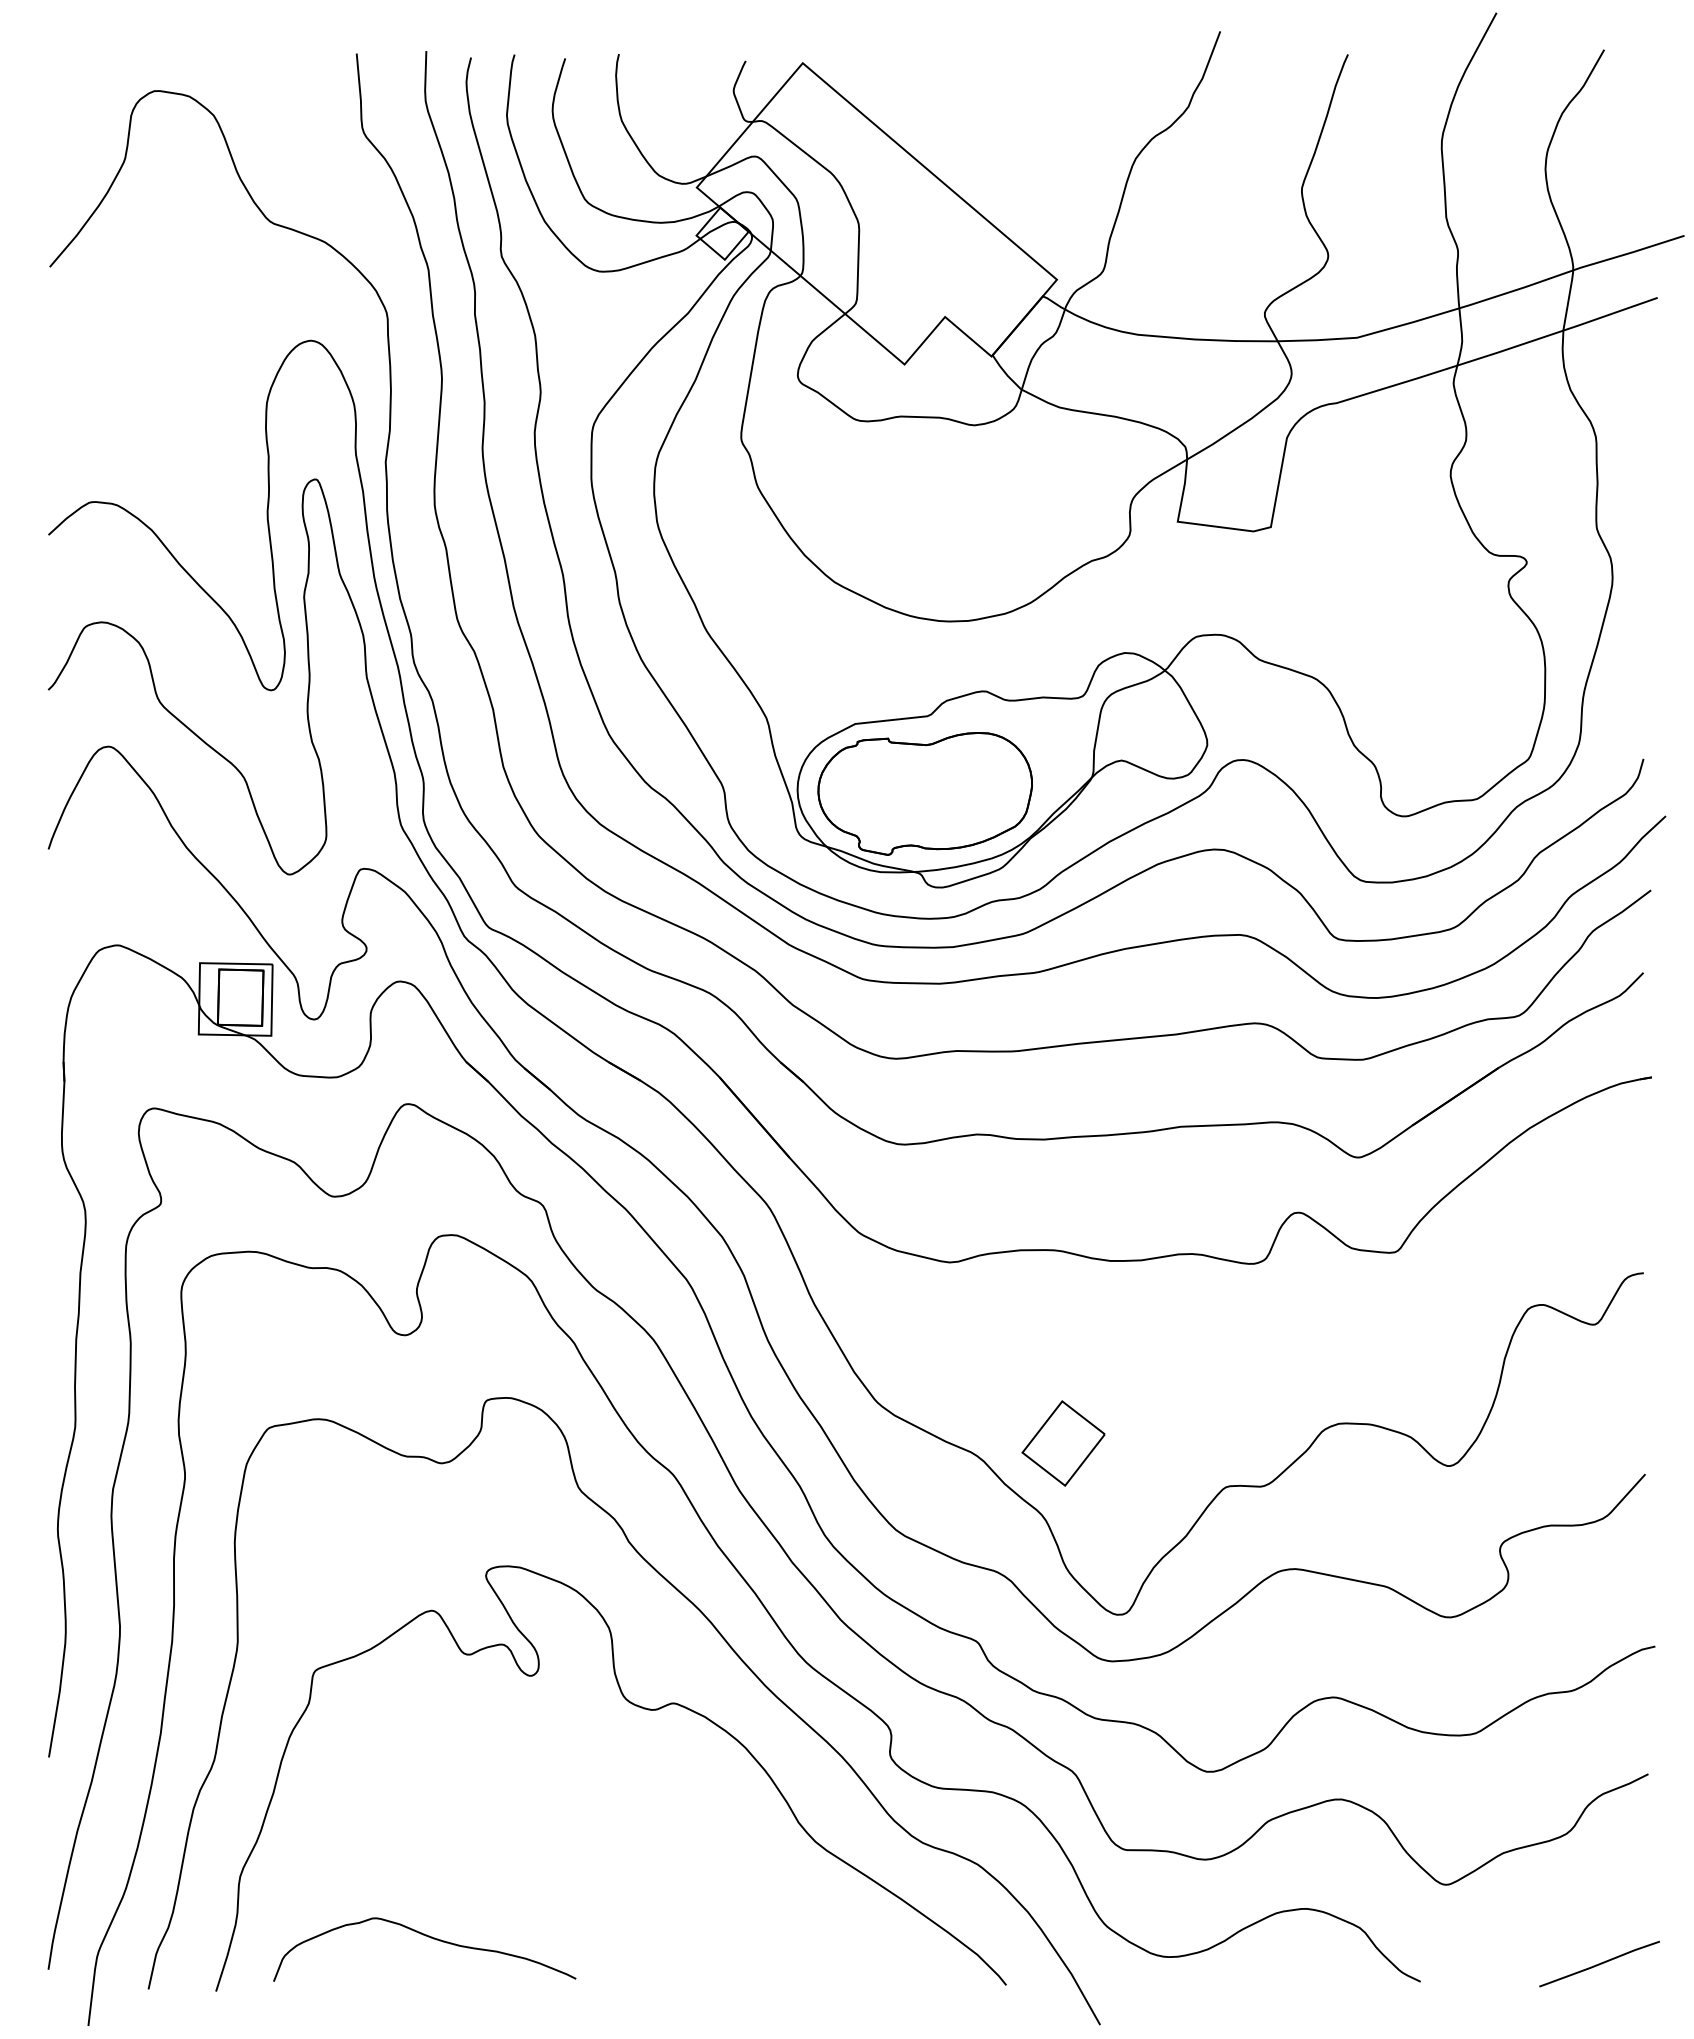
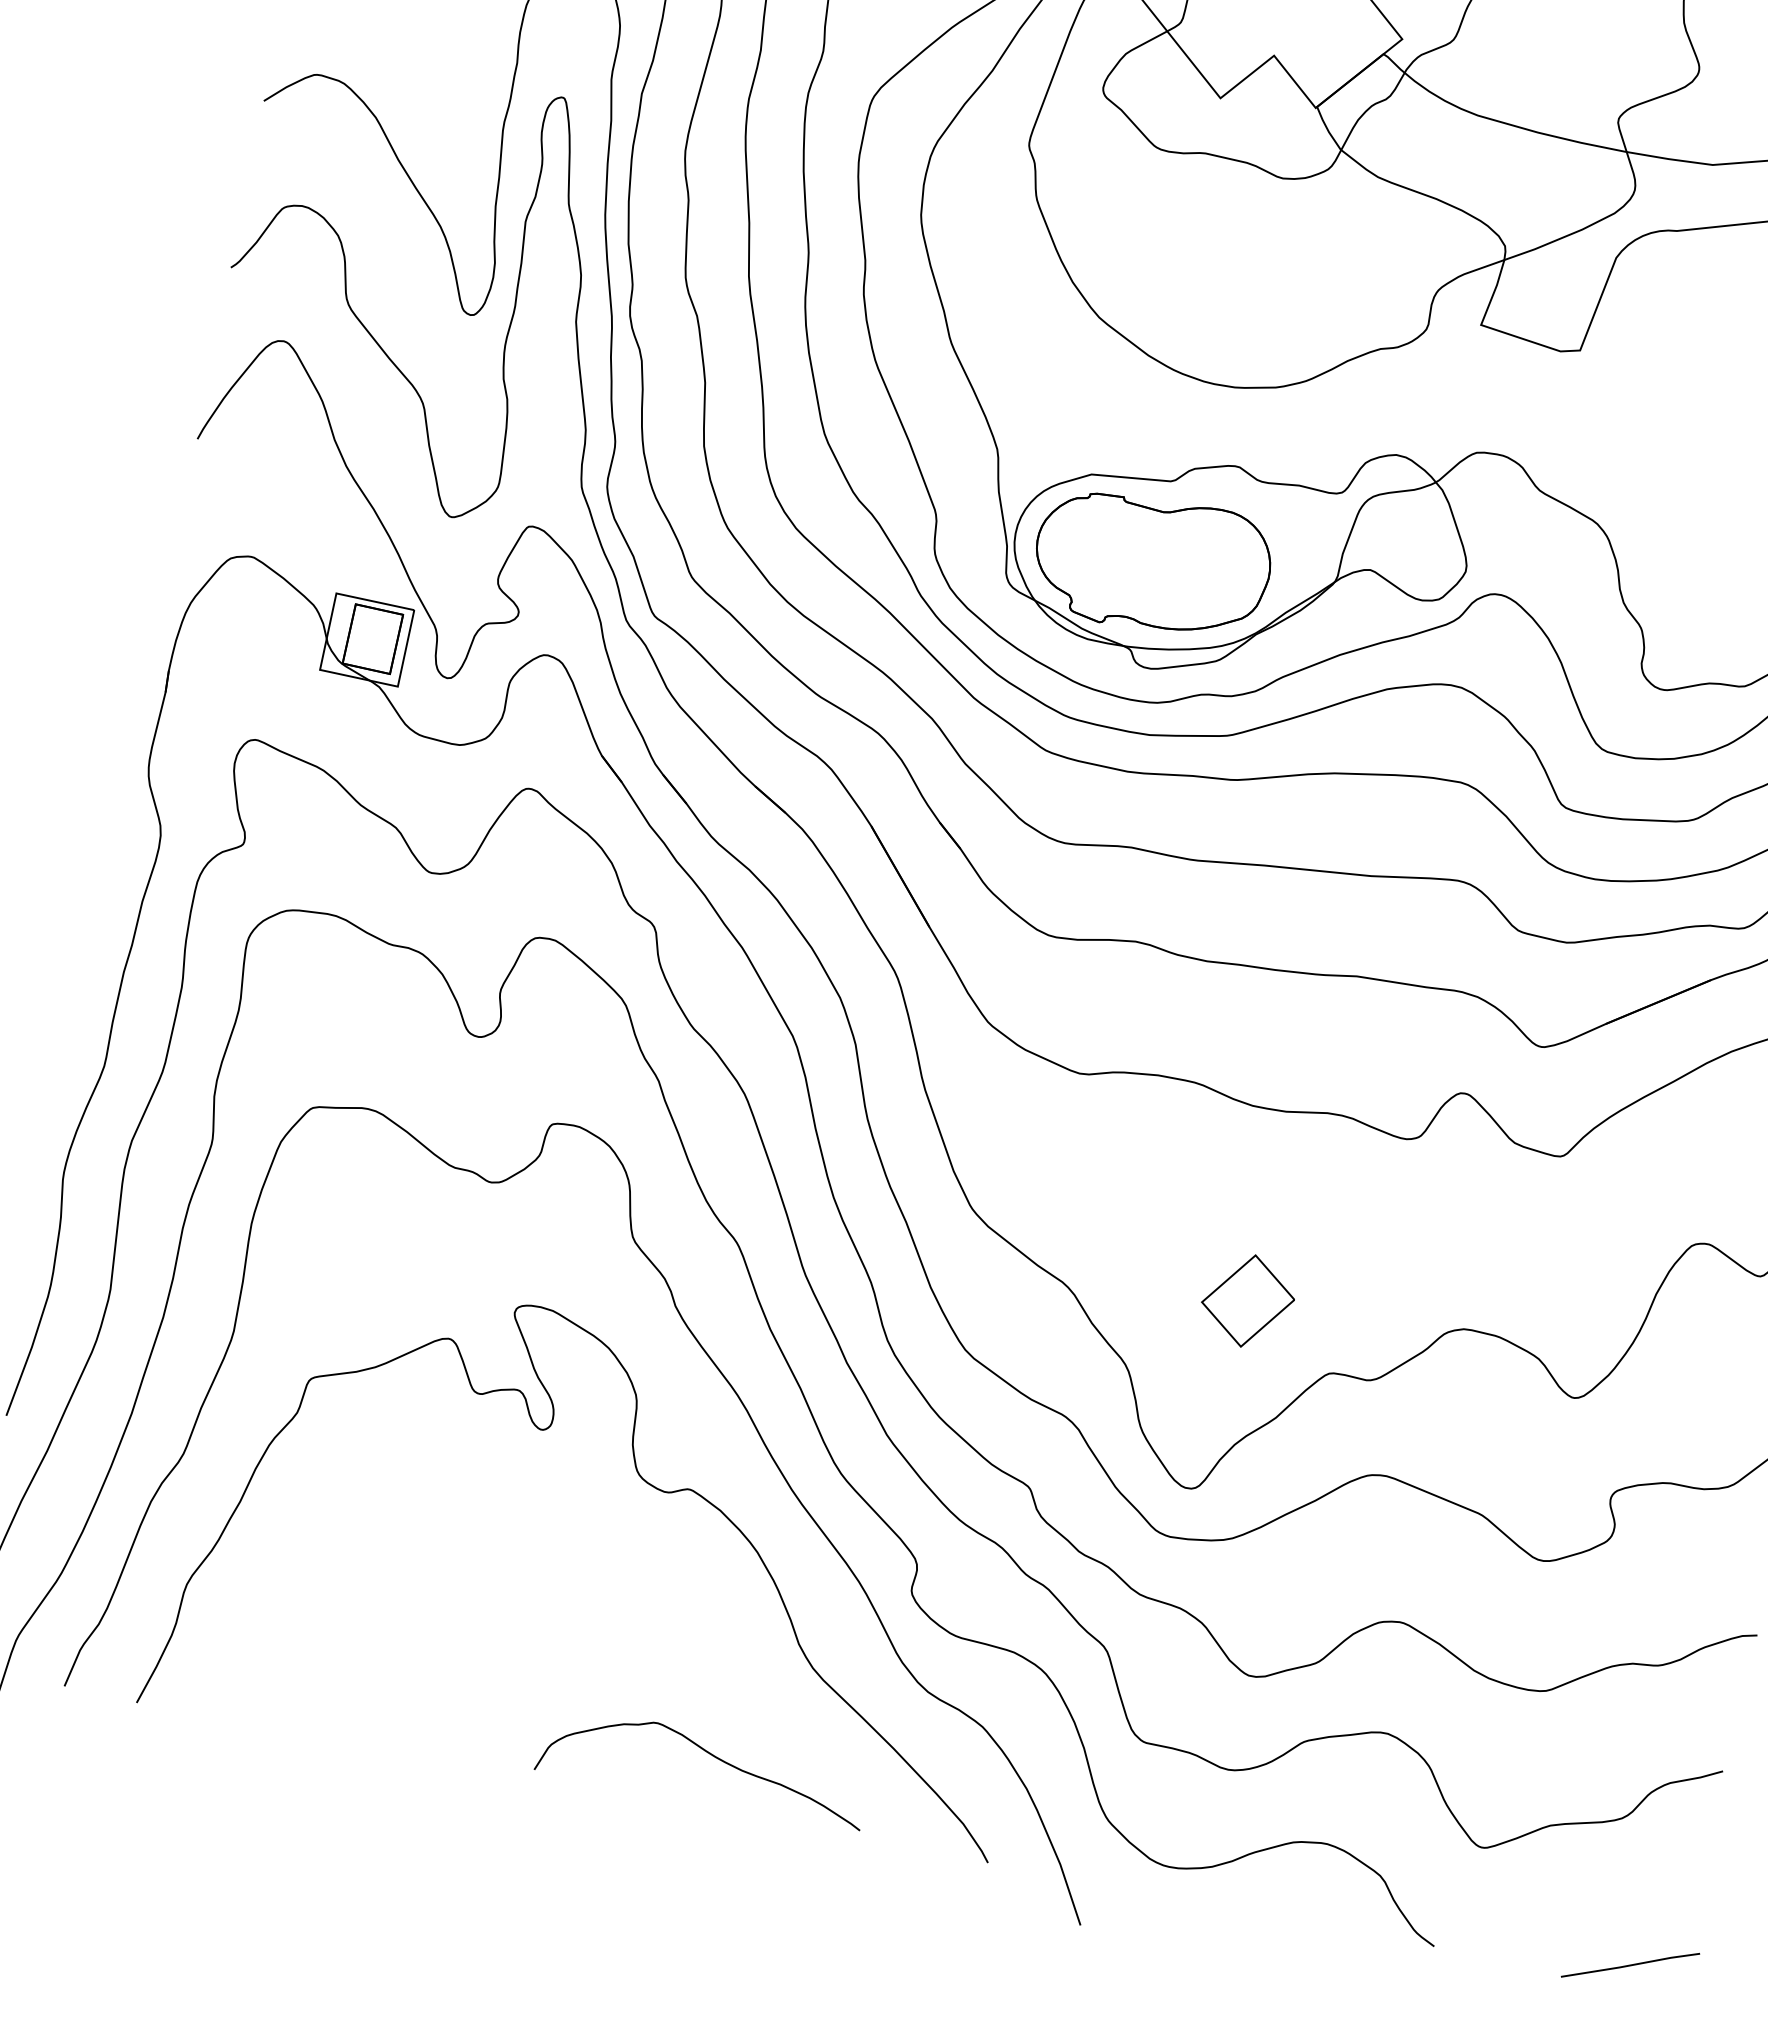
part: (1063, 1443) -> (1248, 1300), moved
curve: (430, 1938) -> (711, 1756), moved

